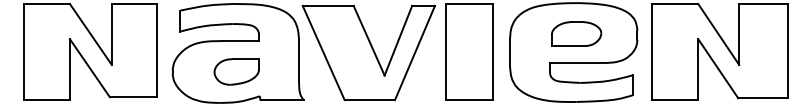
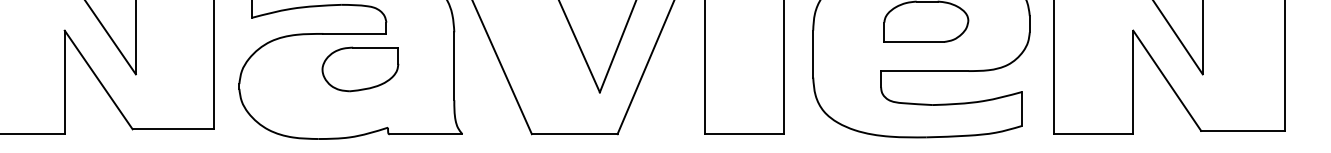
part: (236, 71) -> (359, 68), moved

